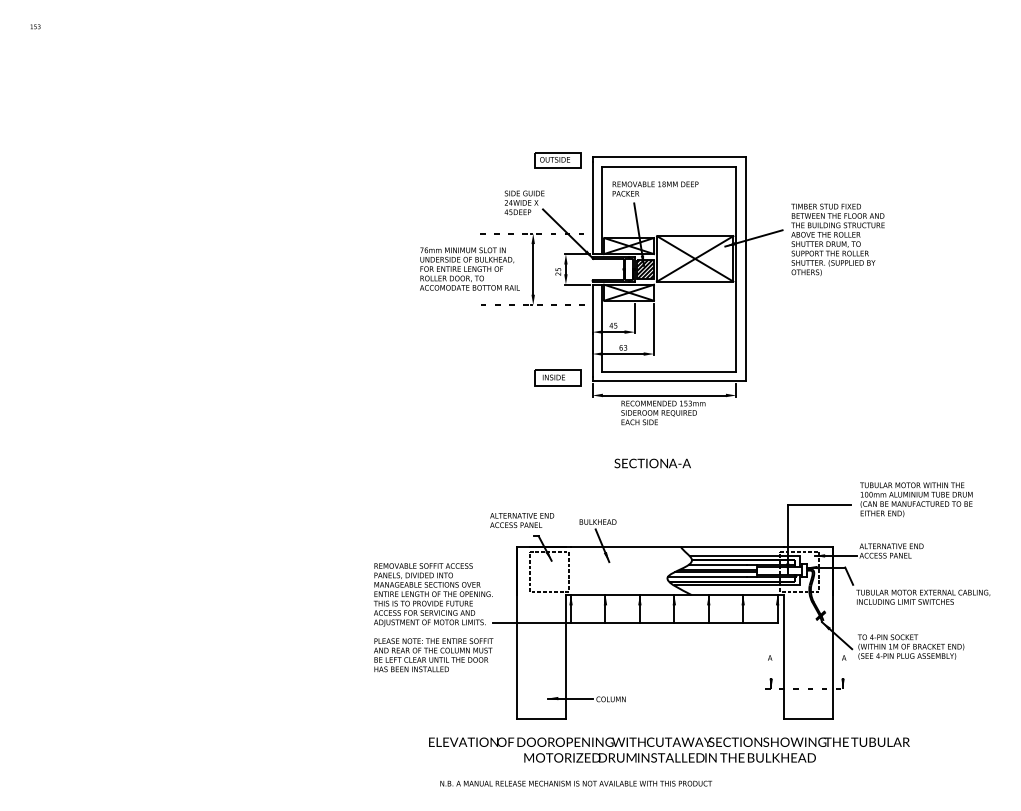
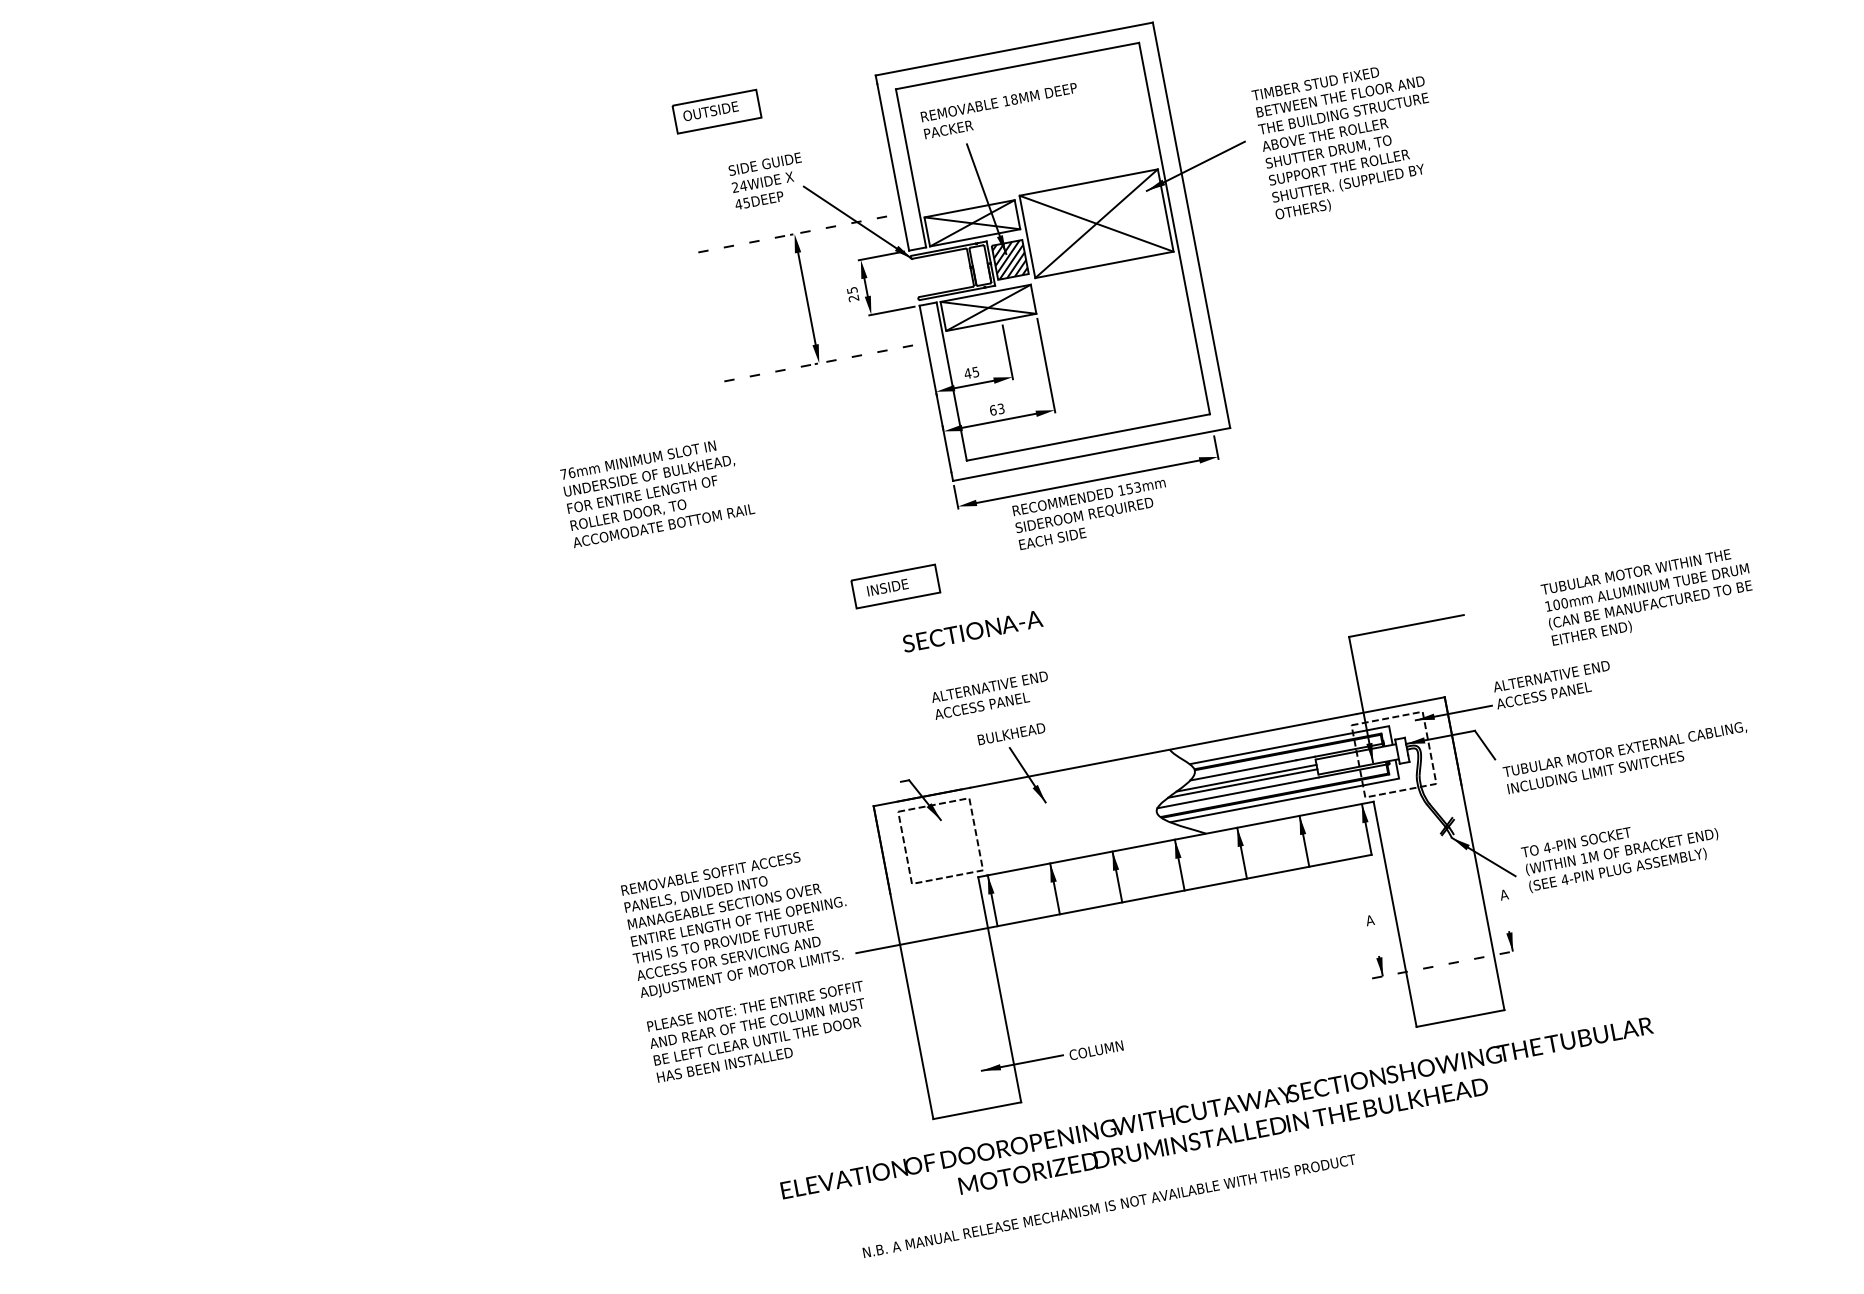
part: (557, 160) -> (715, 111), moved
text: (469, 268) -> (656, 490), moved
part: (557, 377) -> (894, 586), moved
text: (652, 463) -> (972, 631), moved
text: (916, 499) -> (1648, 596), moved
text: (522, 520) -> (991, 695), moved
text: (576, 783) -> (1109, 1205), moved

